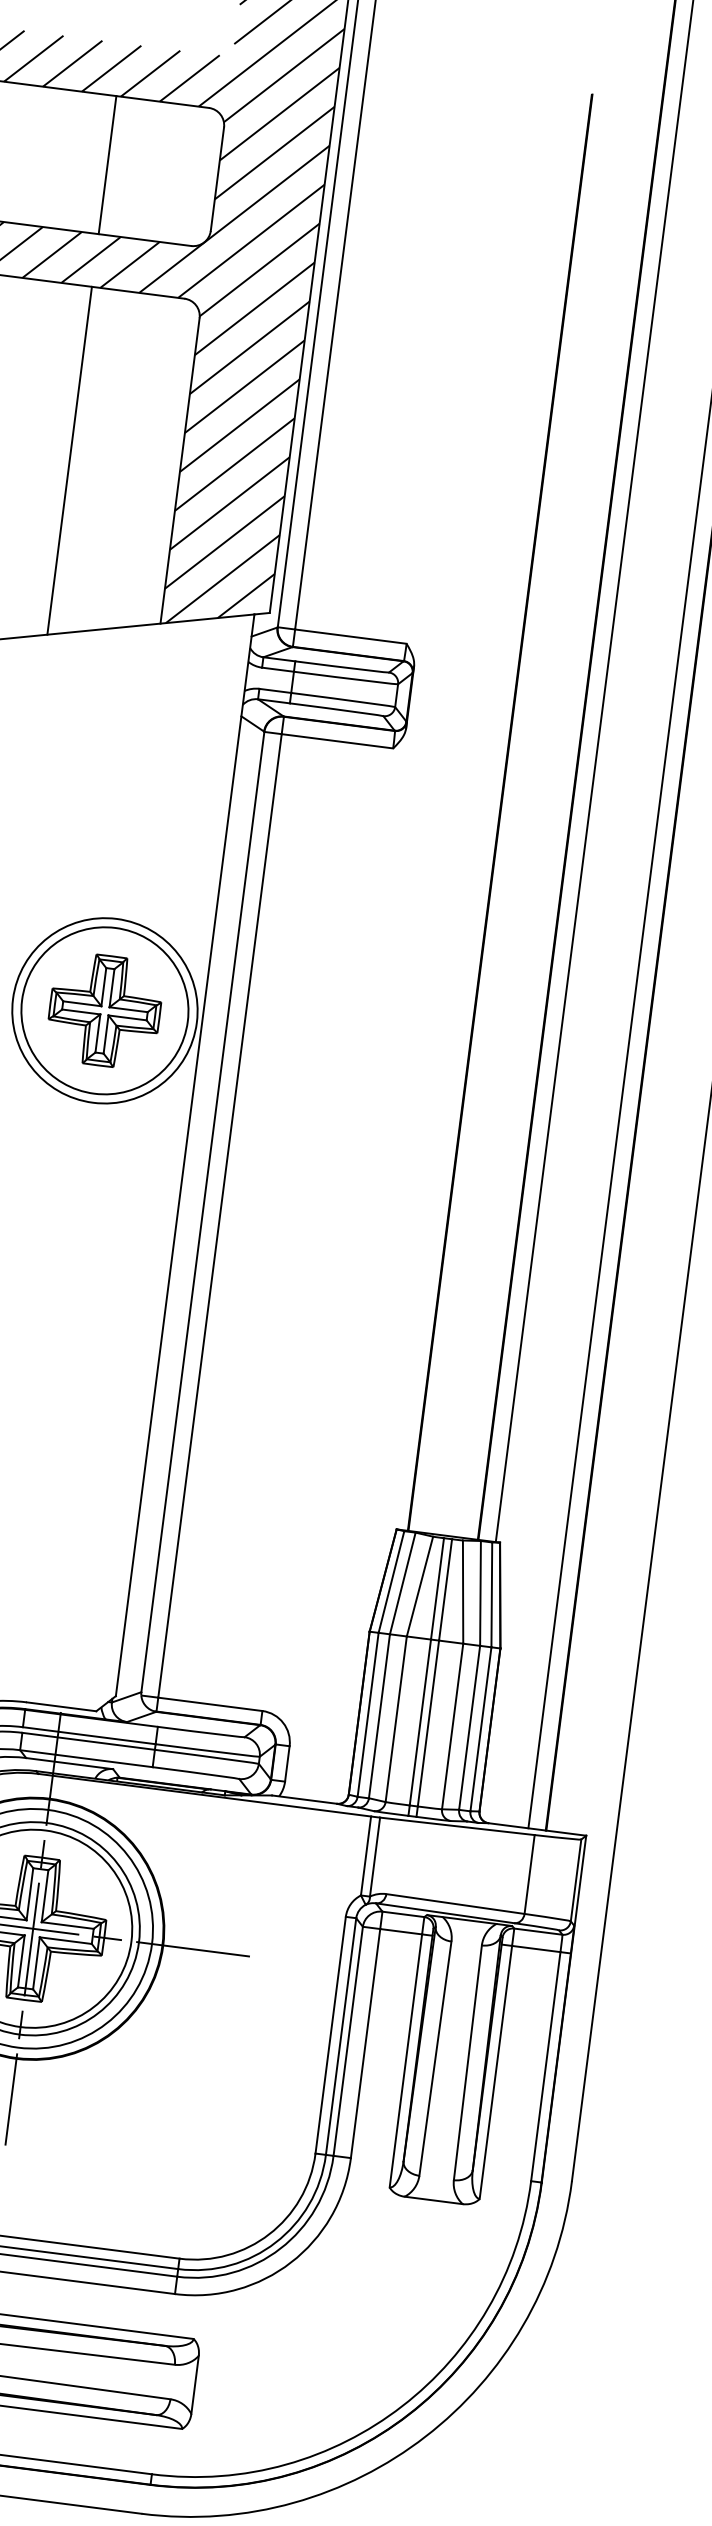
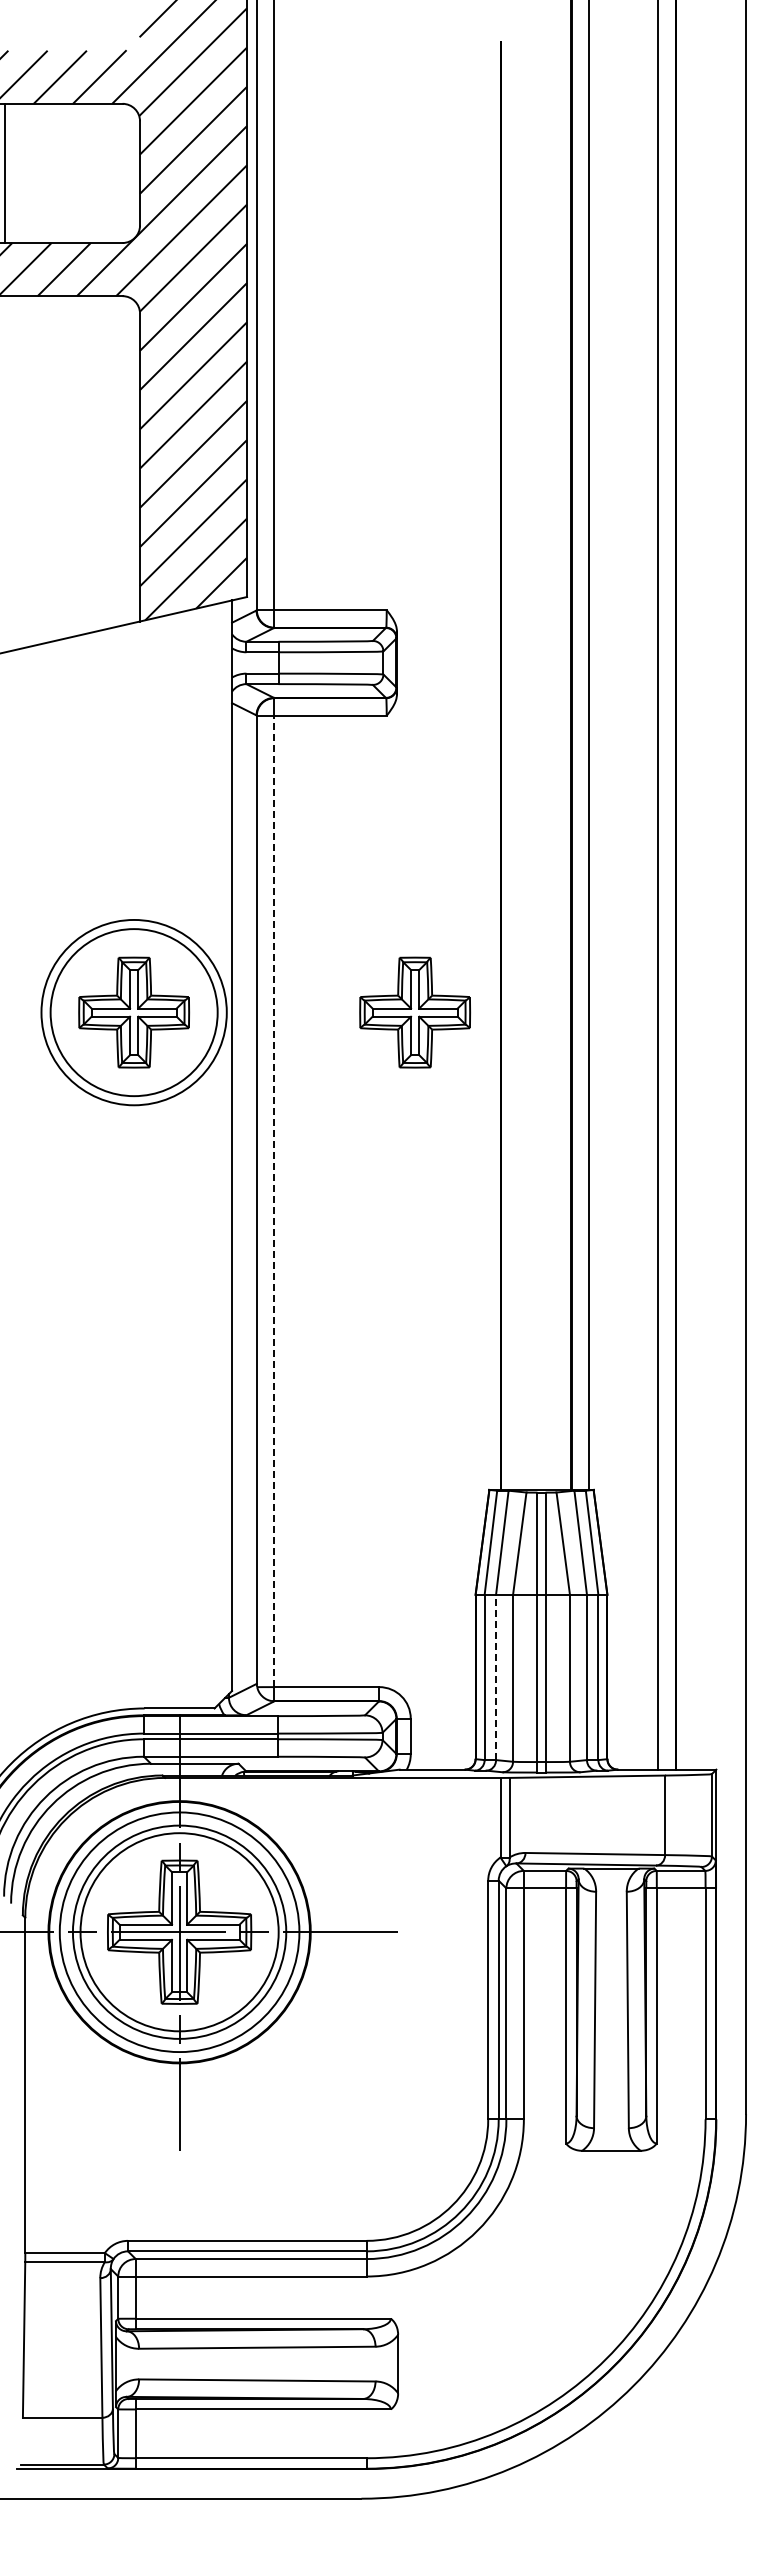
line: (107, 165) -> (5, 173), moved
line: (69, 460) -> (29, 471), removed
part: (383, 1046) -> (414, 1012), added
line: (220, 1216) -> (274, 1201), solid -> dashed
line: (379, 1716) -> (496, 1677), solid -> dashed

